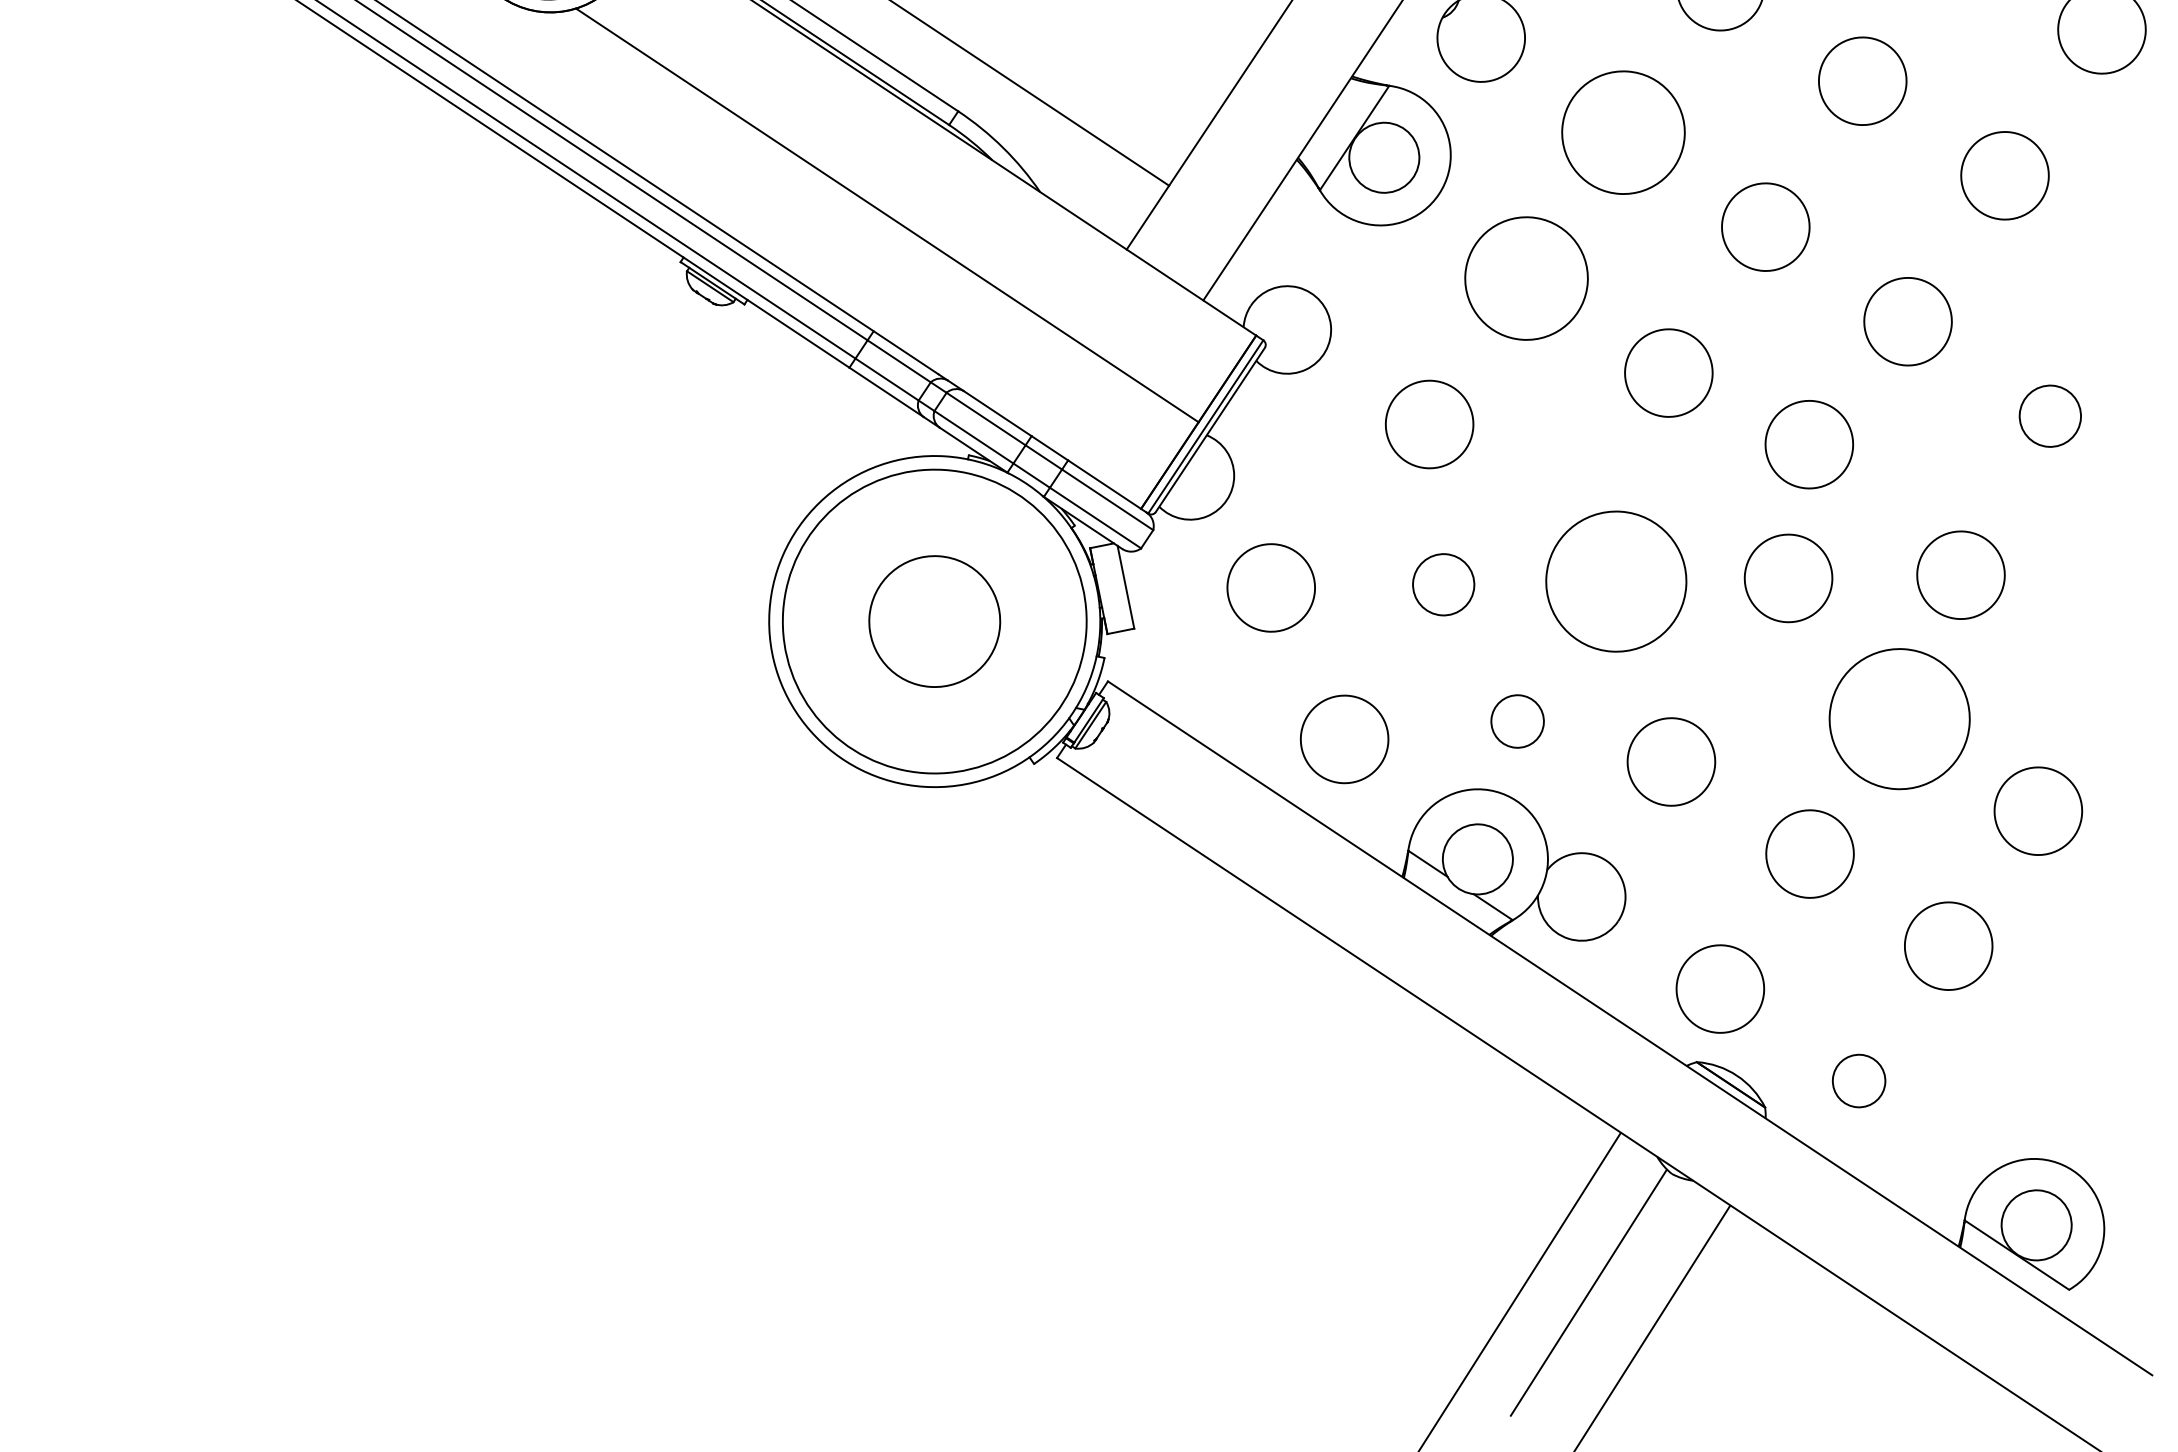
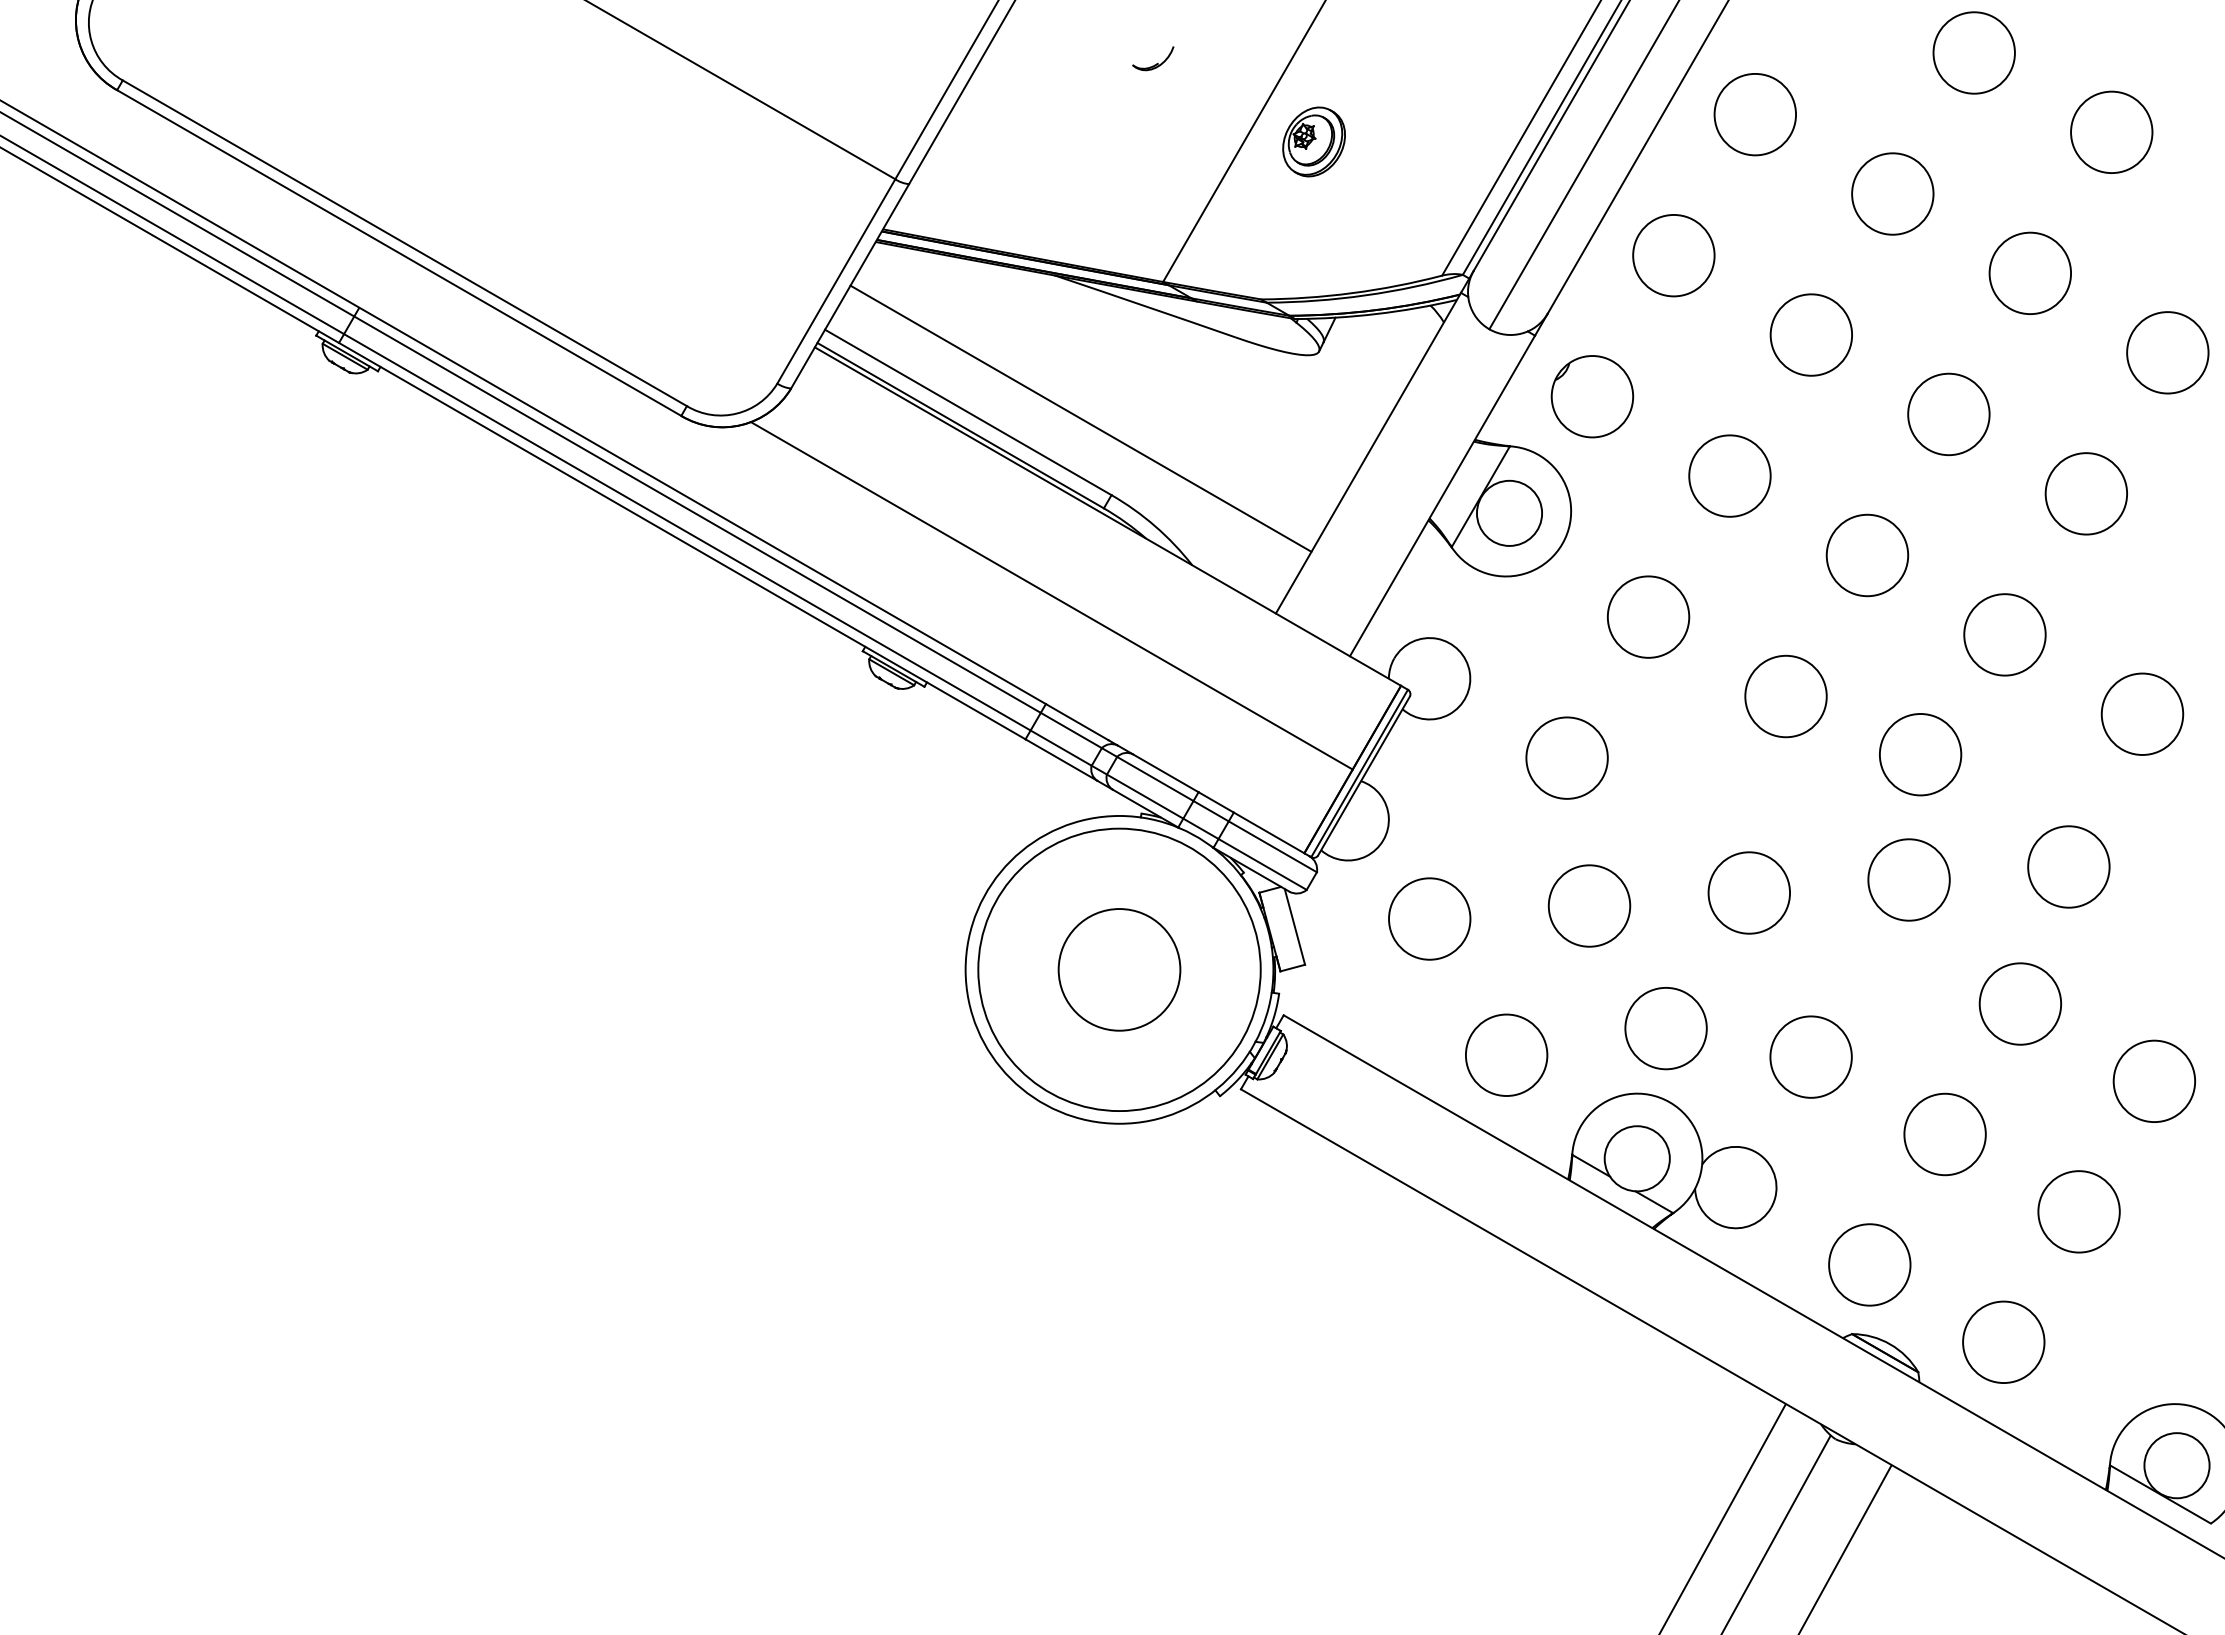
circle: (1623, 131) -> (1729, 475), size x0.71
circle: (1526, 277) -> (1648, 616), size x0.71
circle: (2050, 415) -> (2142, 713), size x1.43
circle: (1615, 580) -> (1748, 892), size x0.62
circle: (1443, 584) -> (1589, 905), size x1.43
circle: (1899, 718) -> (2020, 1003), size x0.62
circle: (1516, 721) -> (1665, 1028), size x1.67
circle: (1858, 1080) -> (2003, 1341), size x1.67

